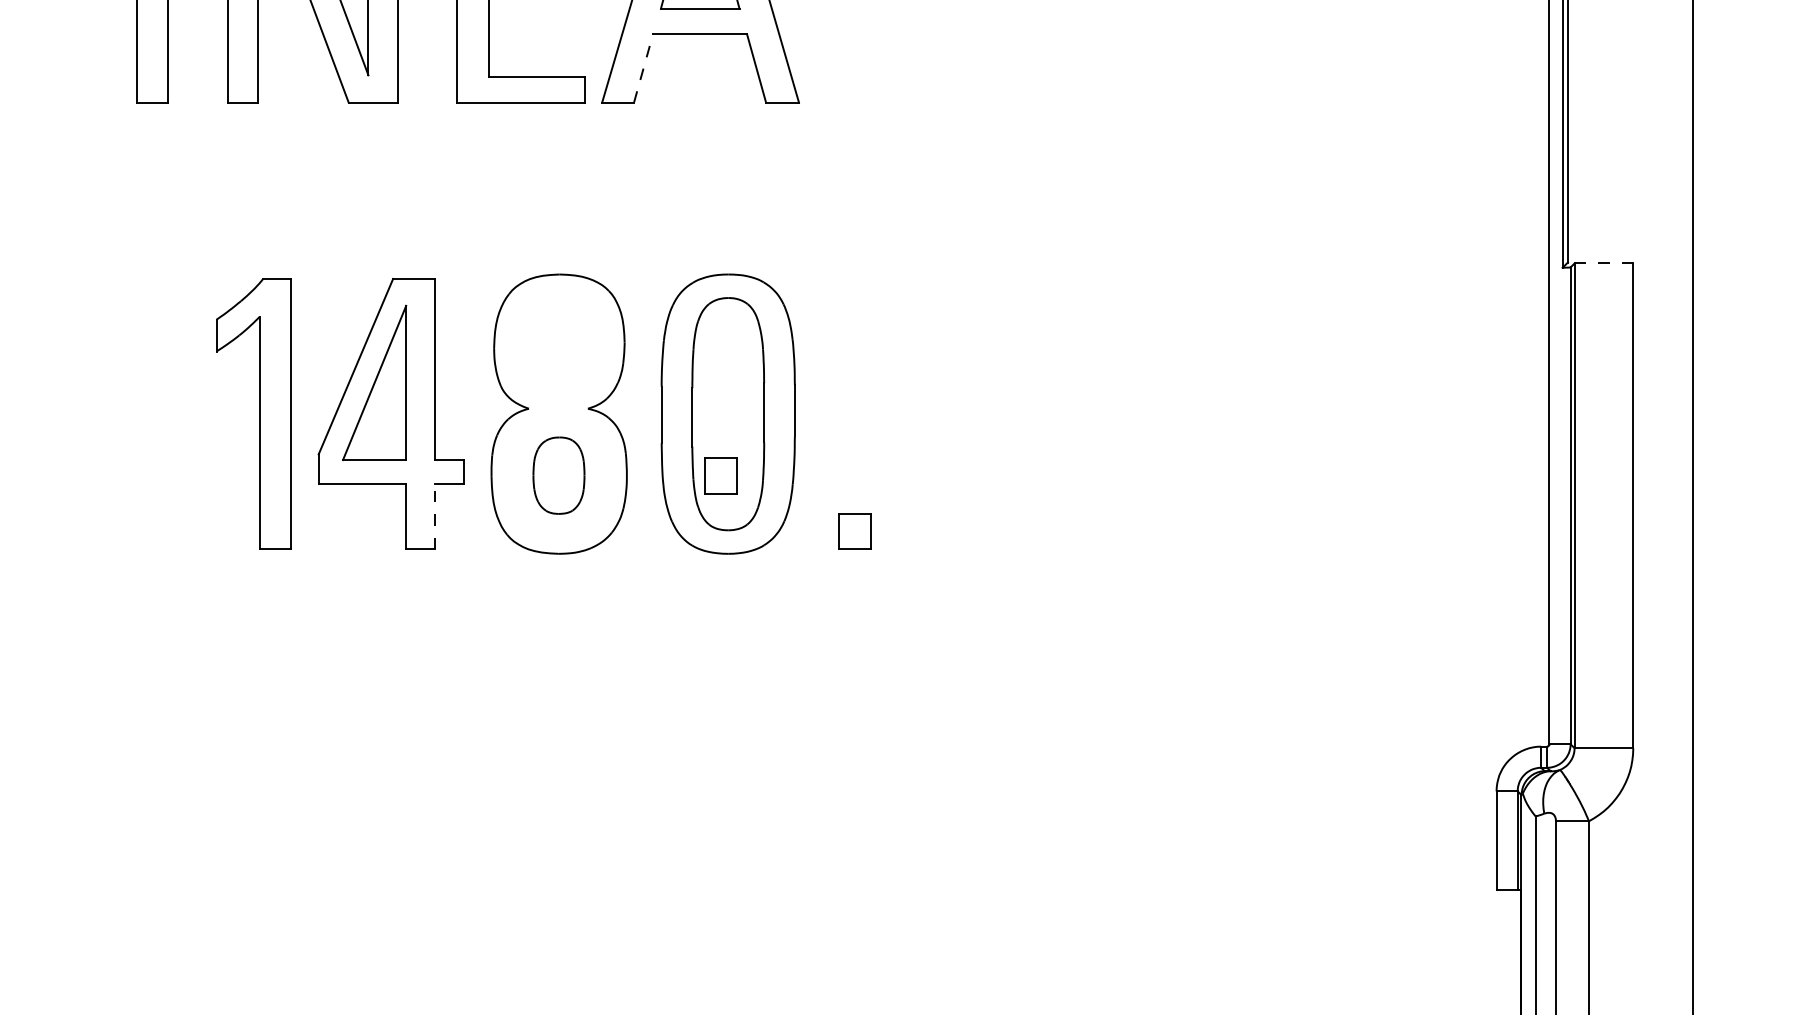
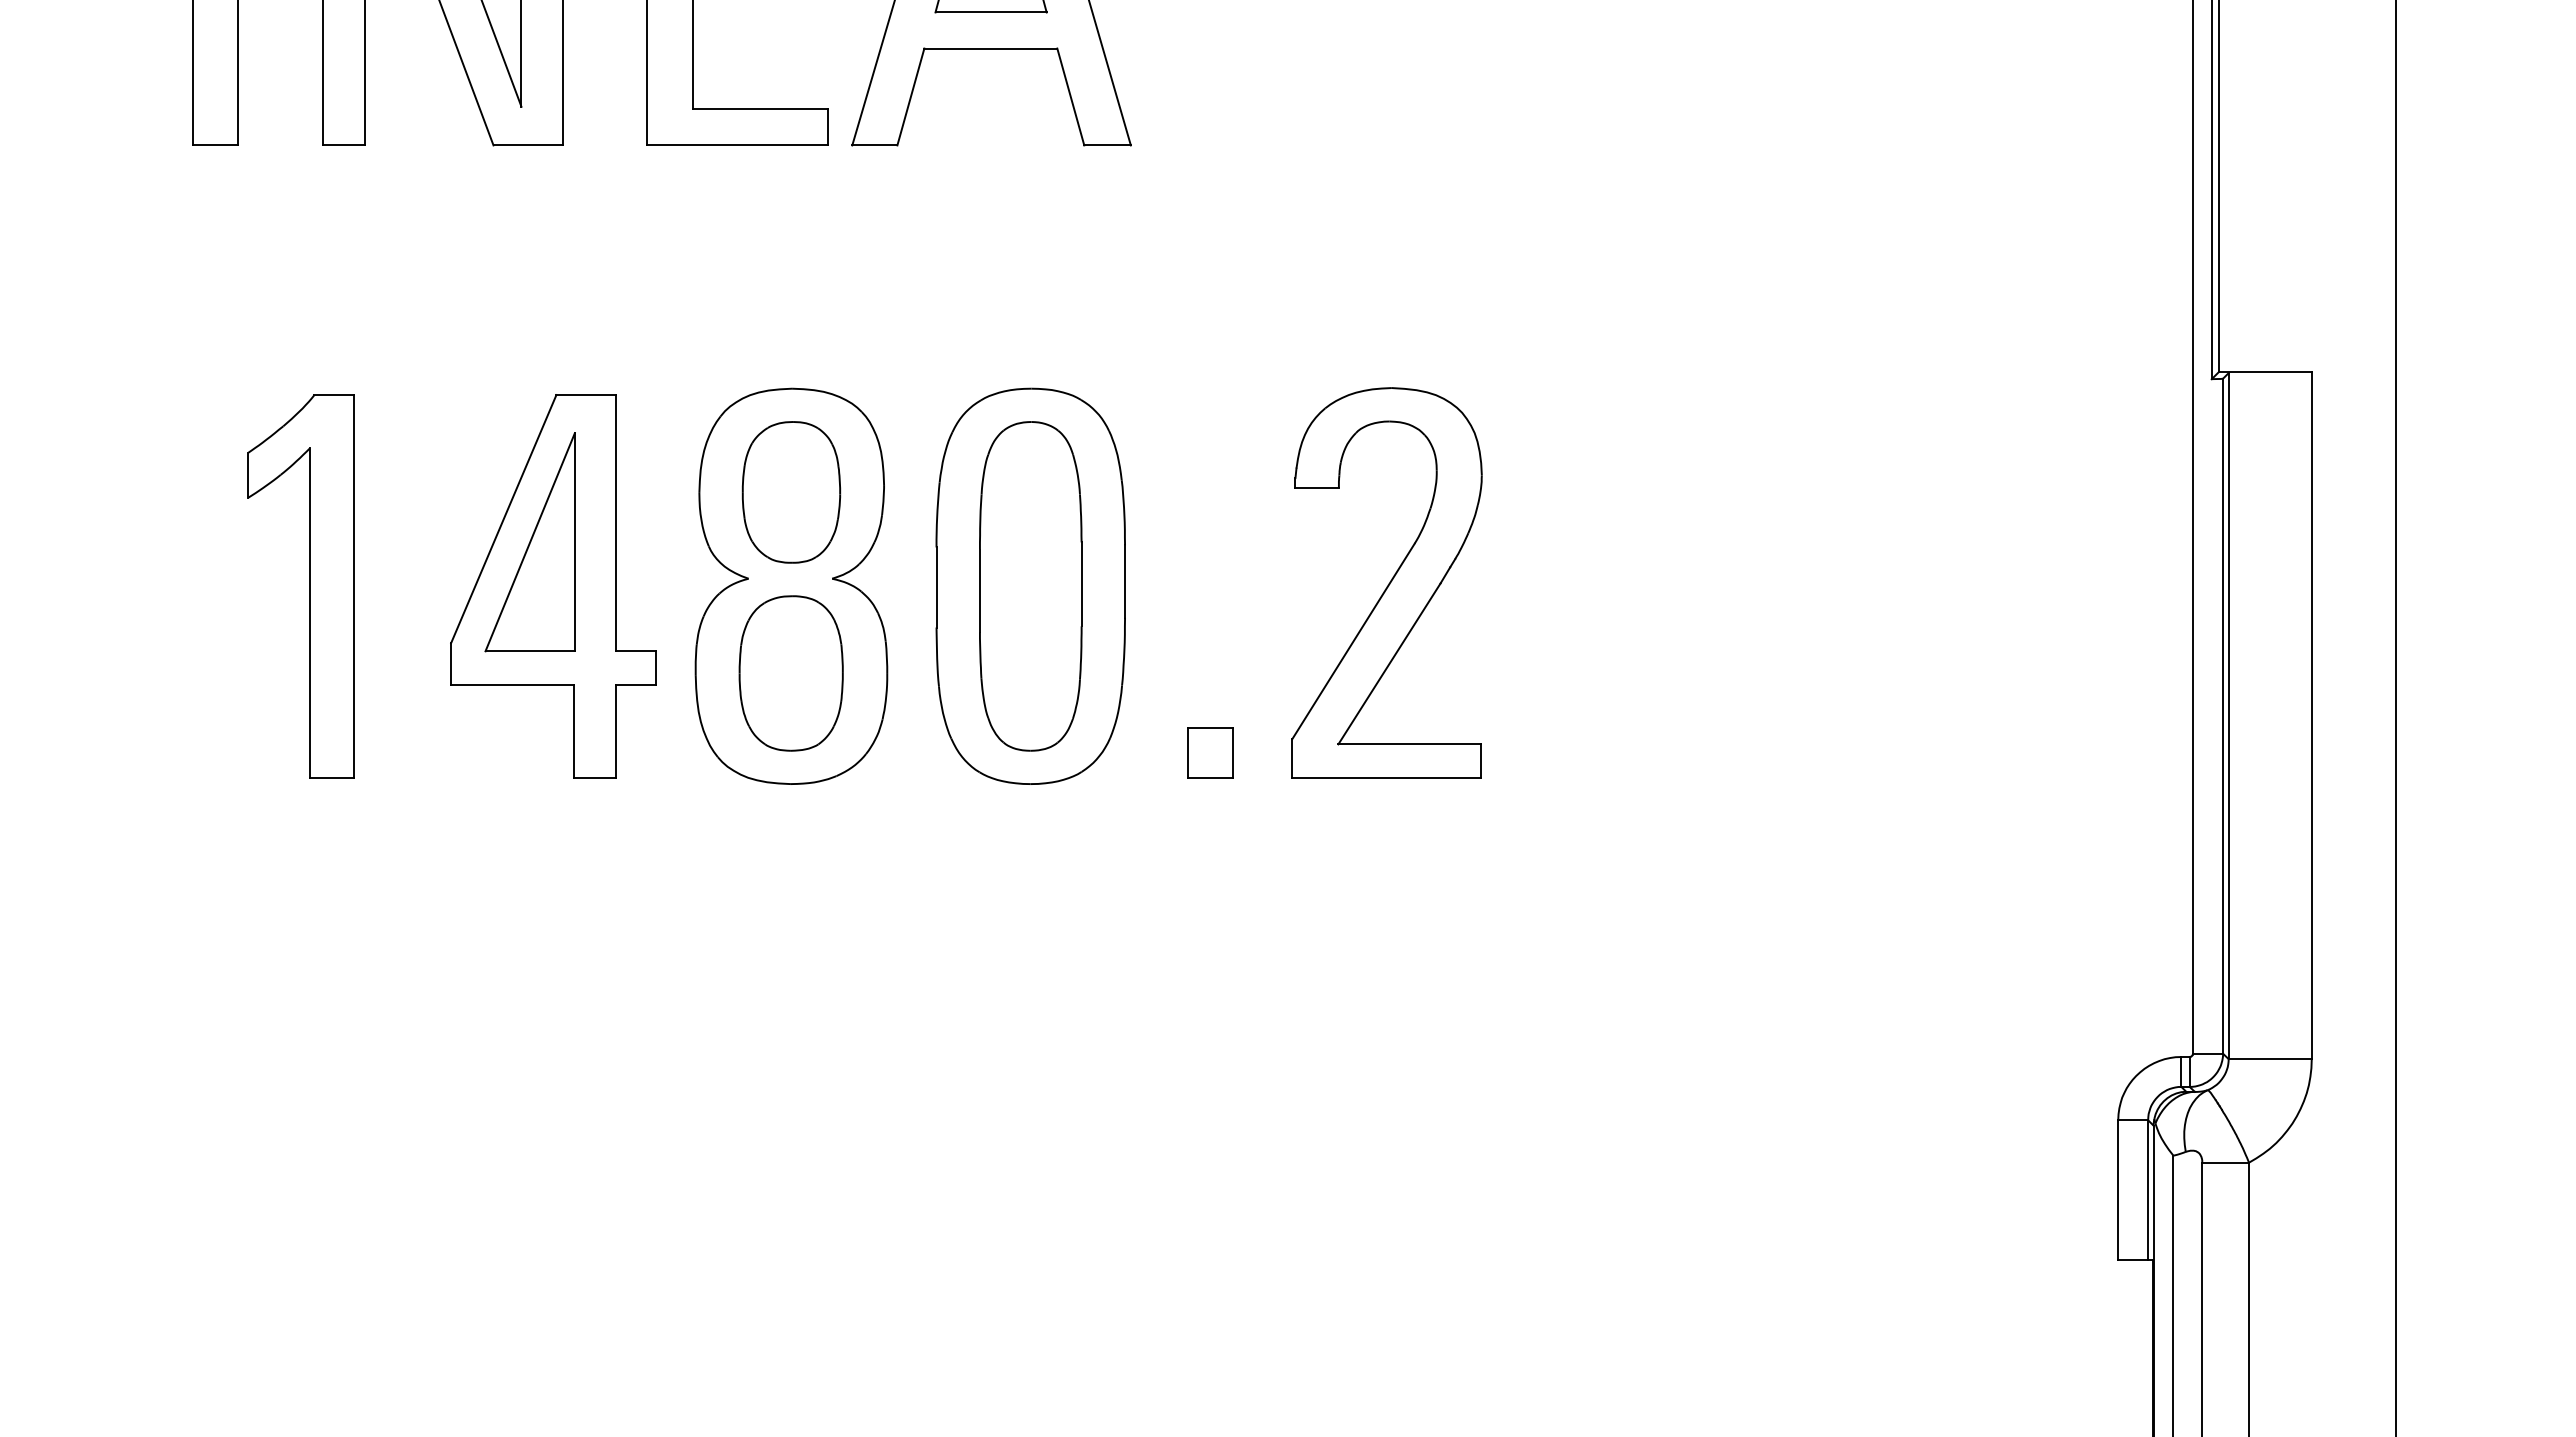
line: (644, 68) -> (911, 96), dashed -> solid
line: (1600, 262) -> (2265, 371), dashed -> solid
part: (559, 347) -> (791, 492), added
part: (979, 411) -> (1386, 582), added
part: (259, 414) -> (309, 586), moved
part: (558, 475) -> (790, 673), size x1.43
part: (721, 475) -> (1020, 673), removed
line: (434, 516) -> (615, 731), dashed -> solid

